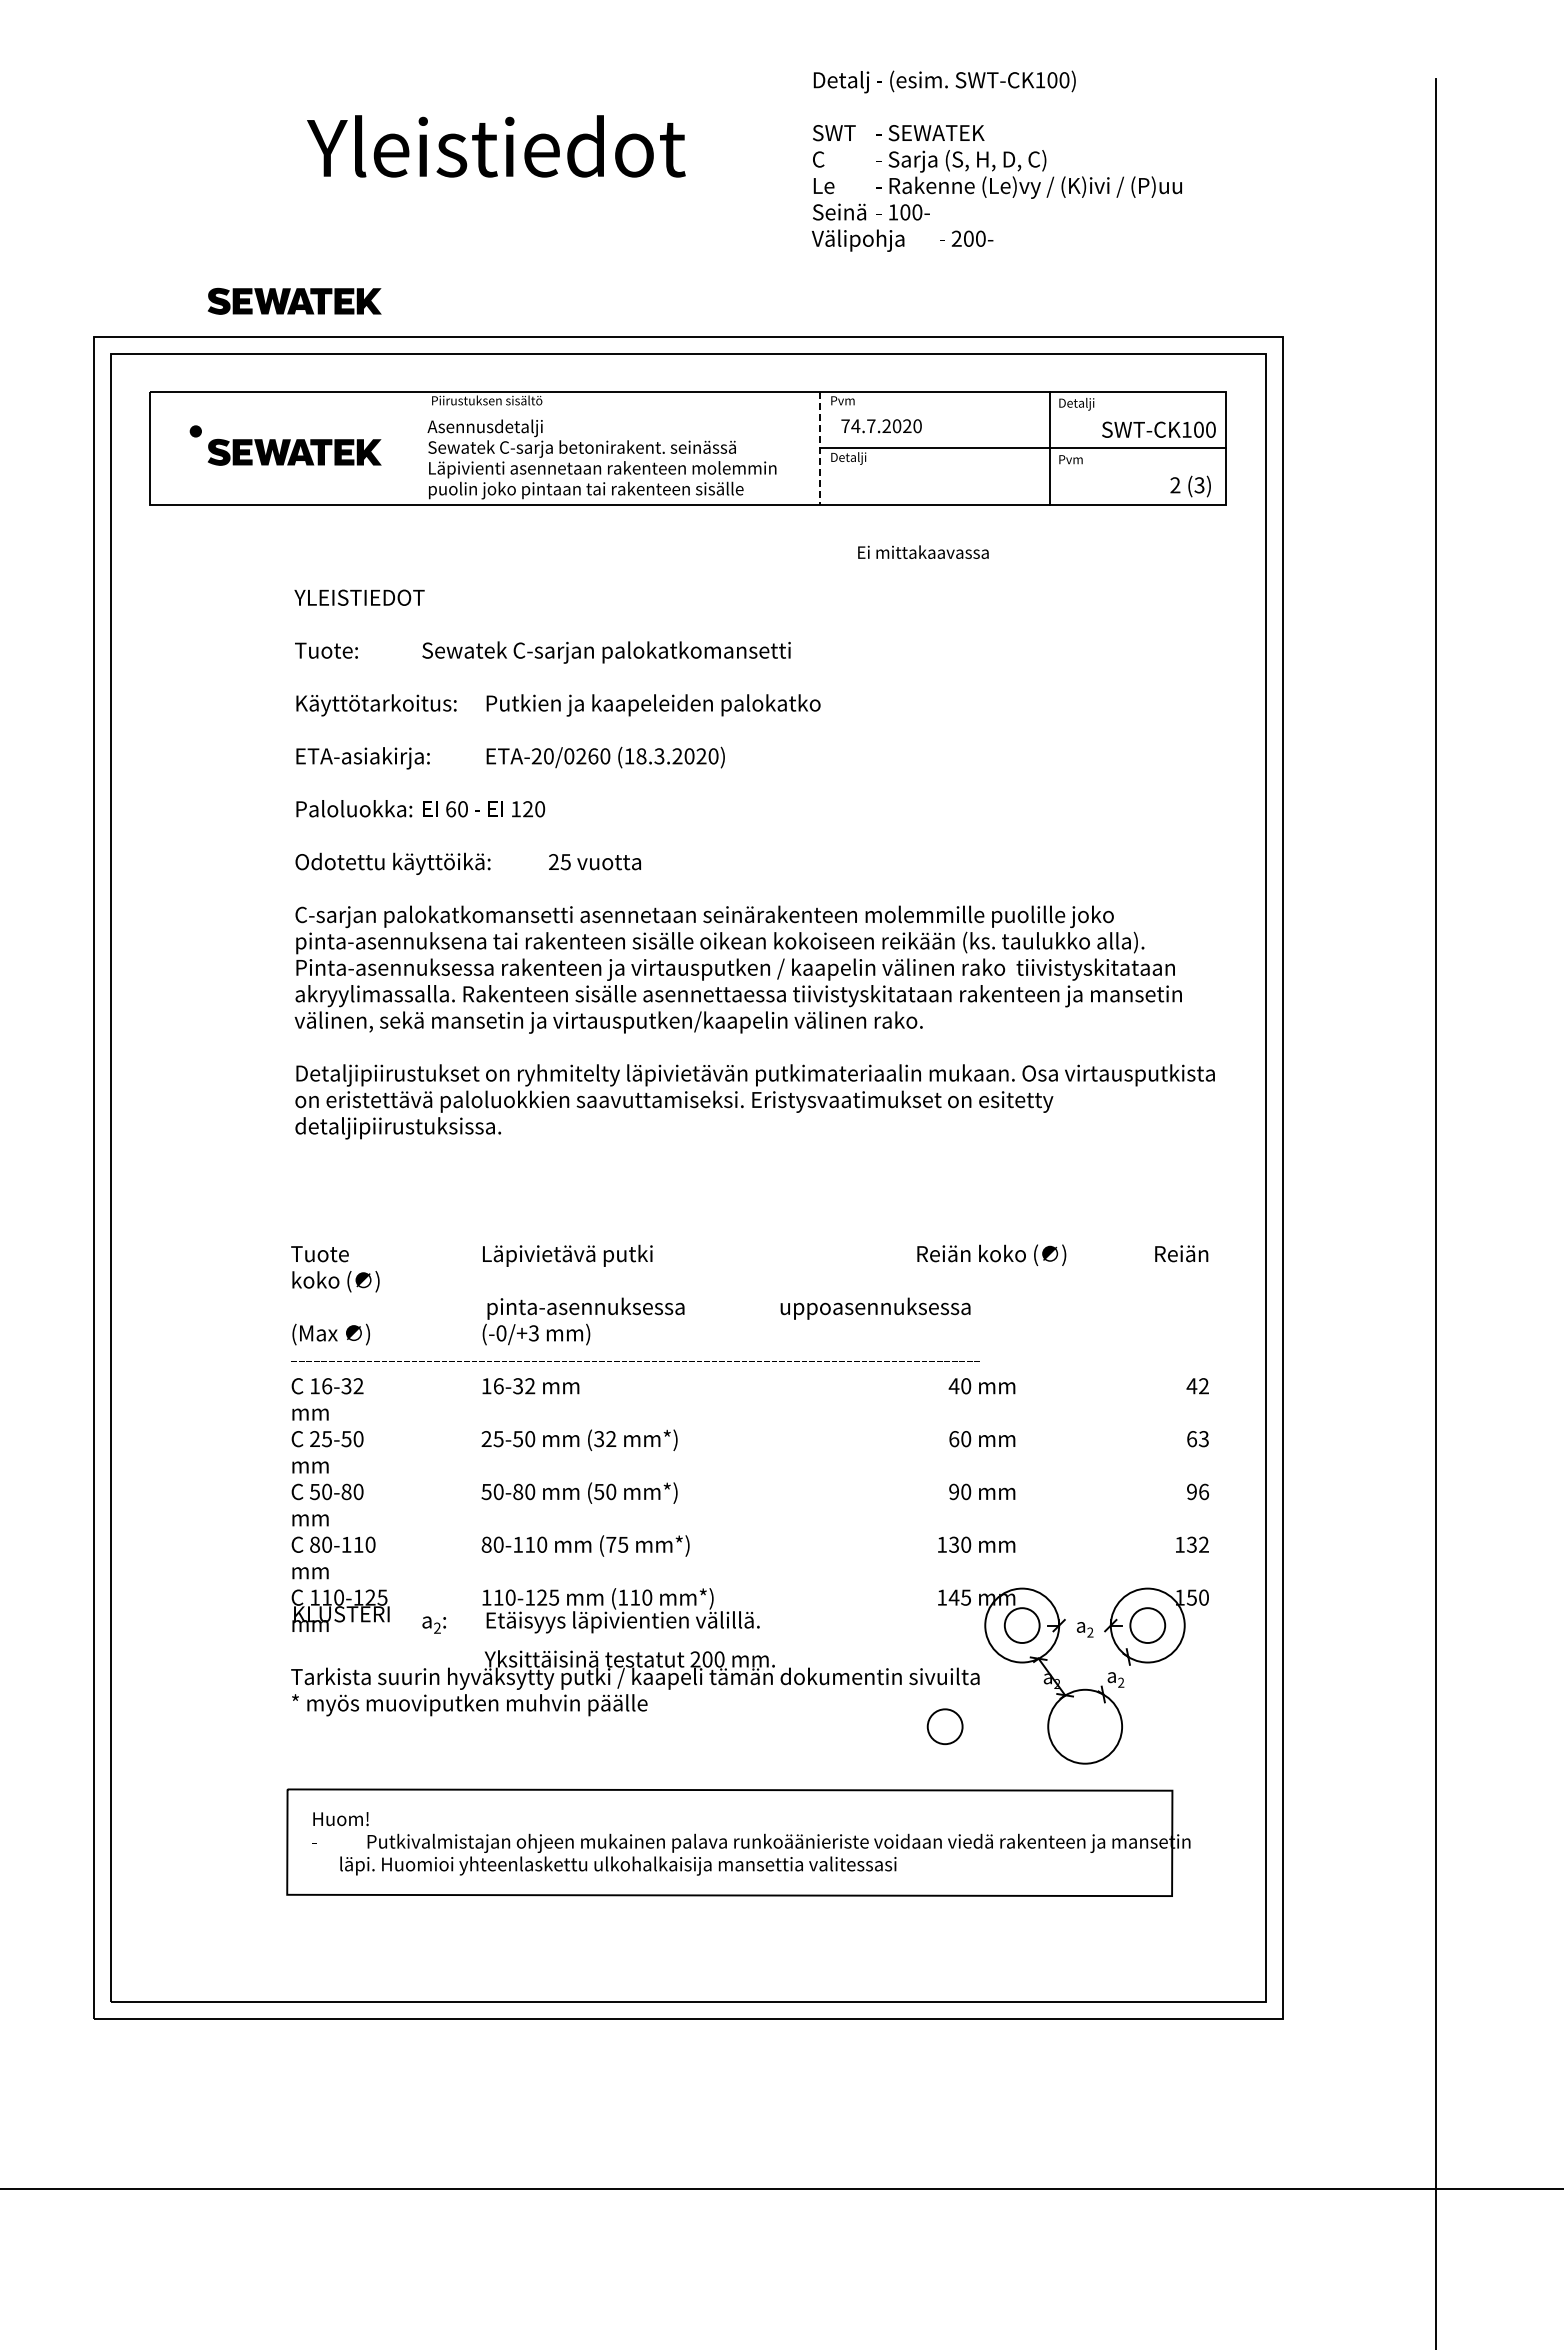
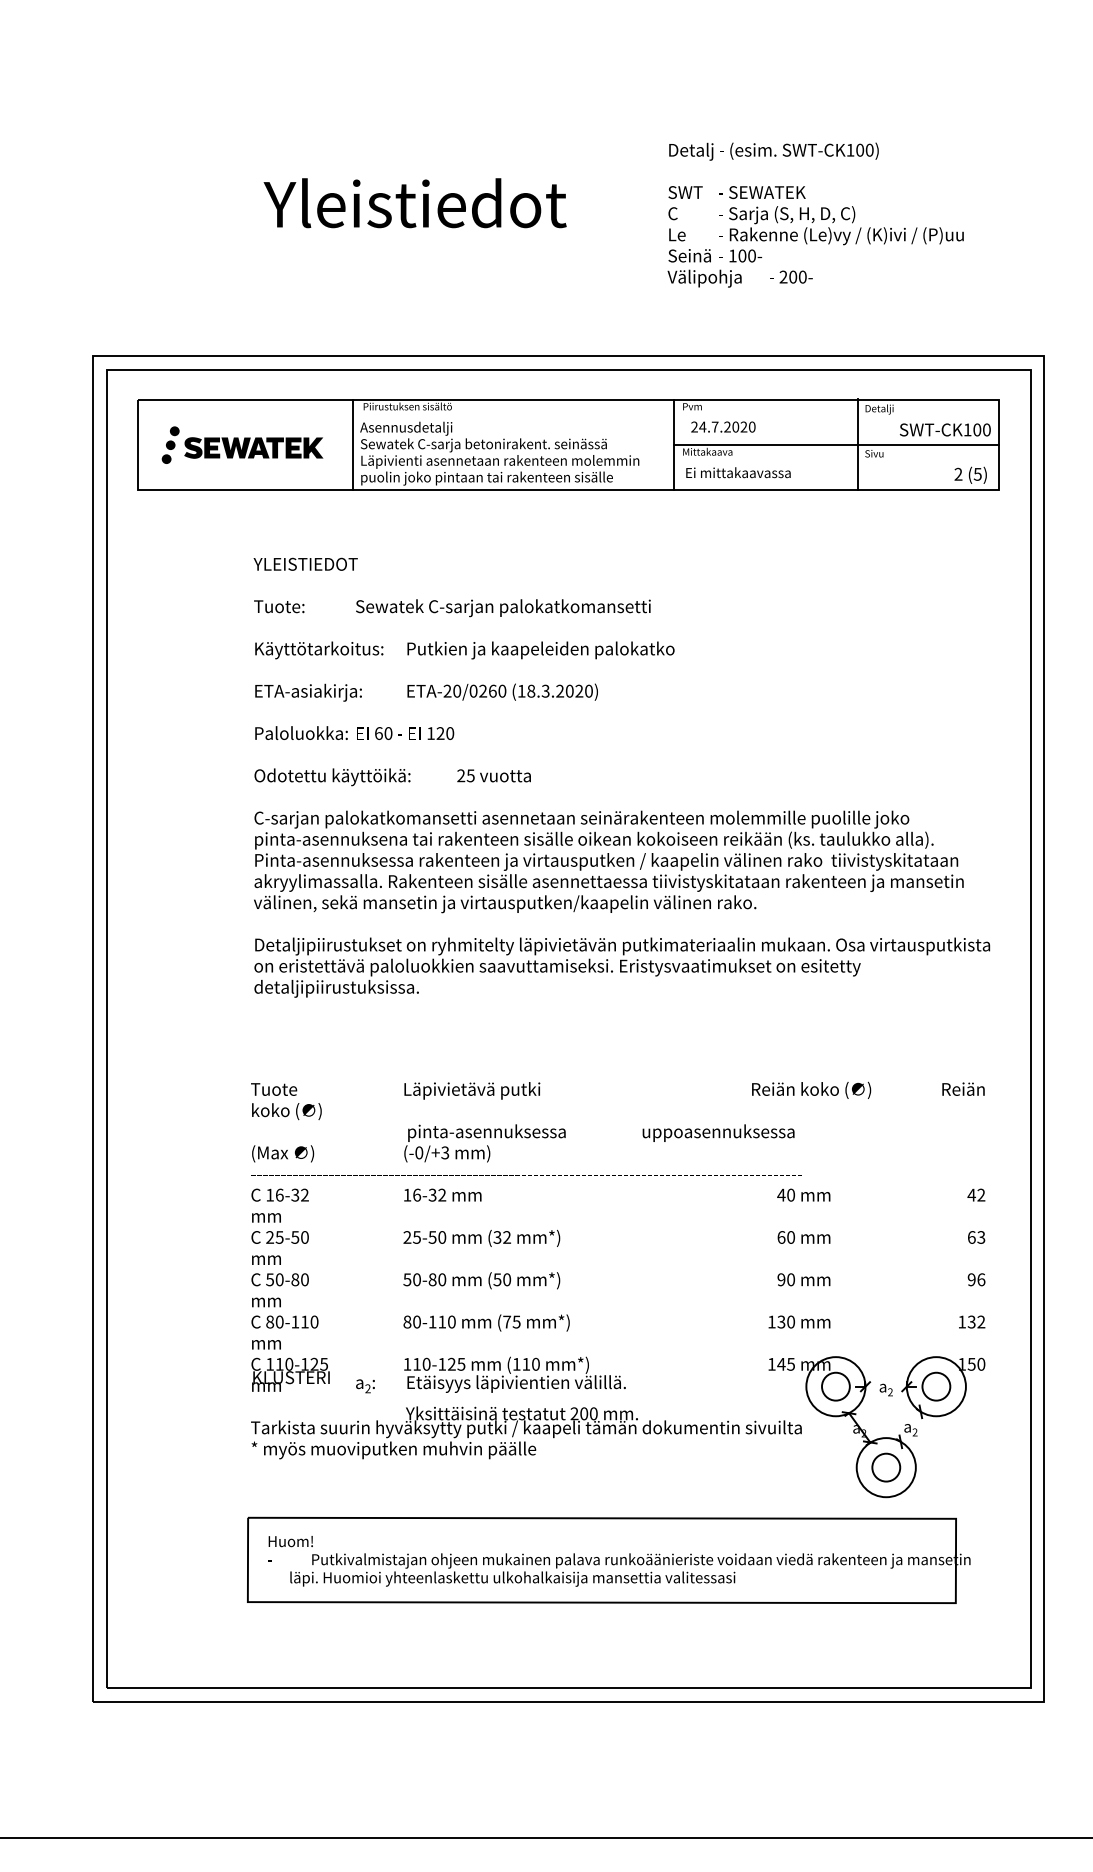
part: (294, 300) -> (253, 326), removed
text: (845, 425) -> (694, 426), 74.7.2020 -> 24.7.2020
fill: (190, 448) -> (170, 444), added
line: (418, 448) -> (352, 444), added
line: (820, 448) -> (674, 444), dashed -> solid
text: (862, 458) -> (708, 452), Detalji -> Mittakaava
text: (1070, 459) -> (874, 453), Pvm -> Sivu
fill: (185, 466) -> (166, 459), added
text: (1199, 484) -> (977, 473), (3) -> (5)
text: (923, 551) -> (738, 472), moved
circle: (944, 1726) -> (885, 1467), moved

